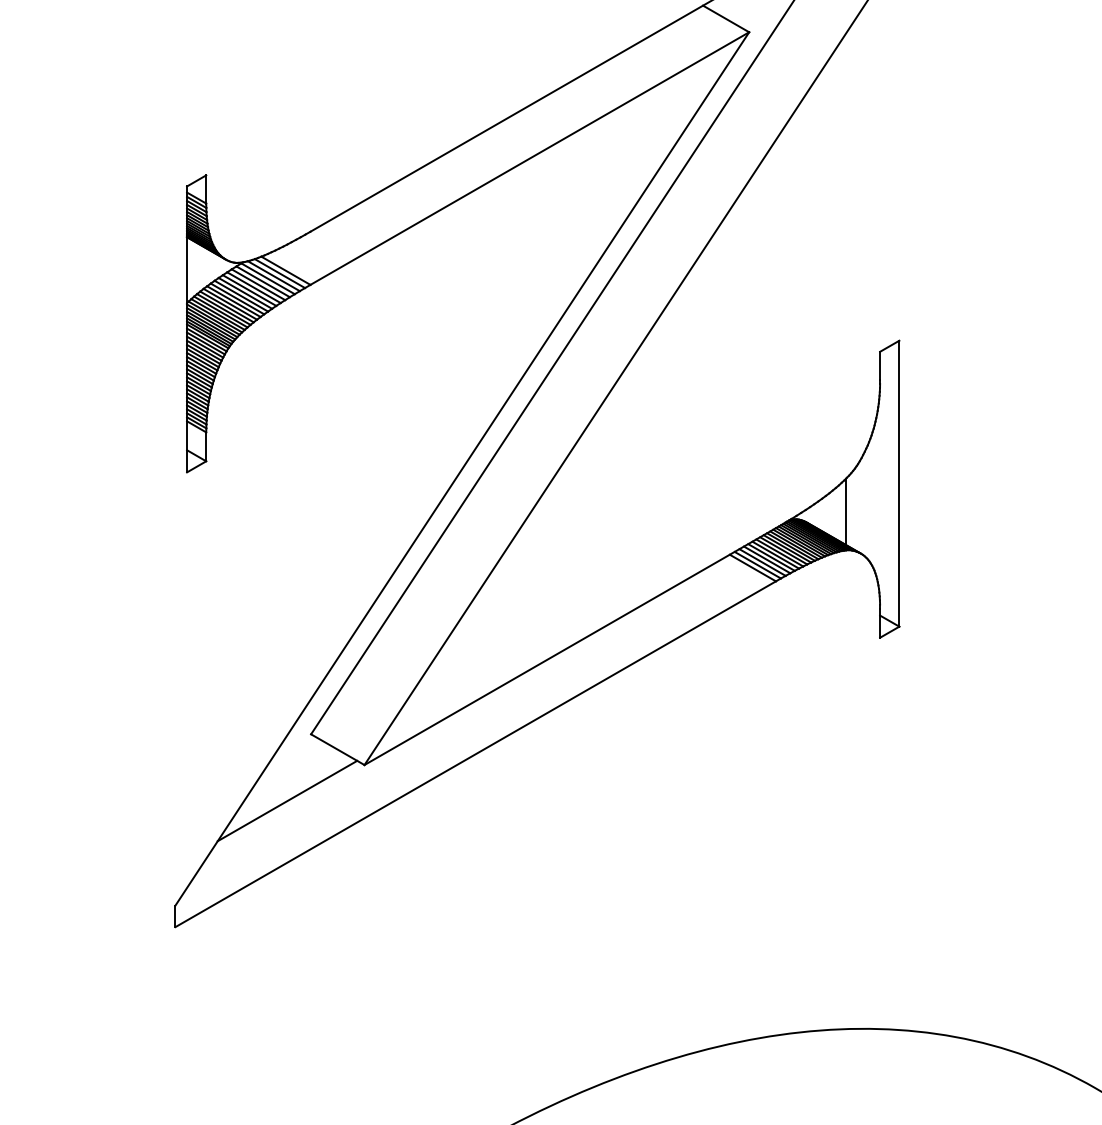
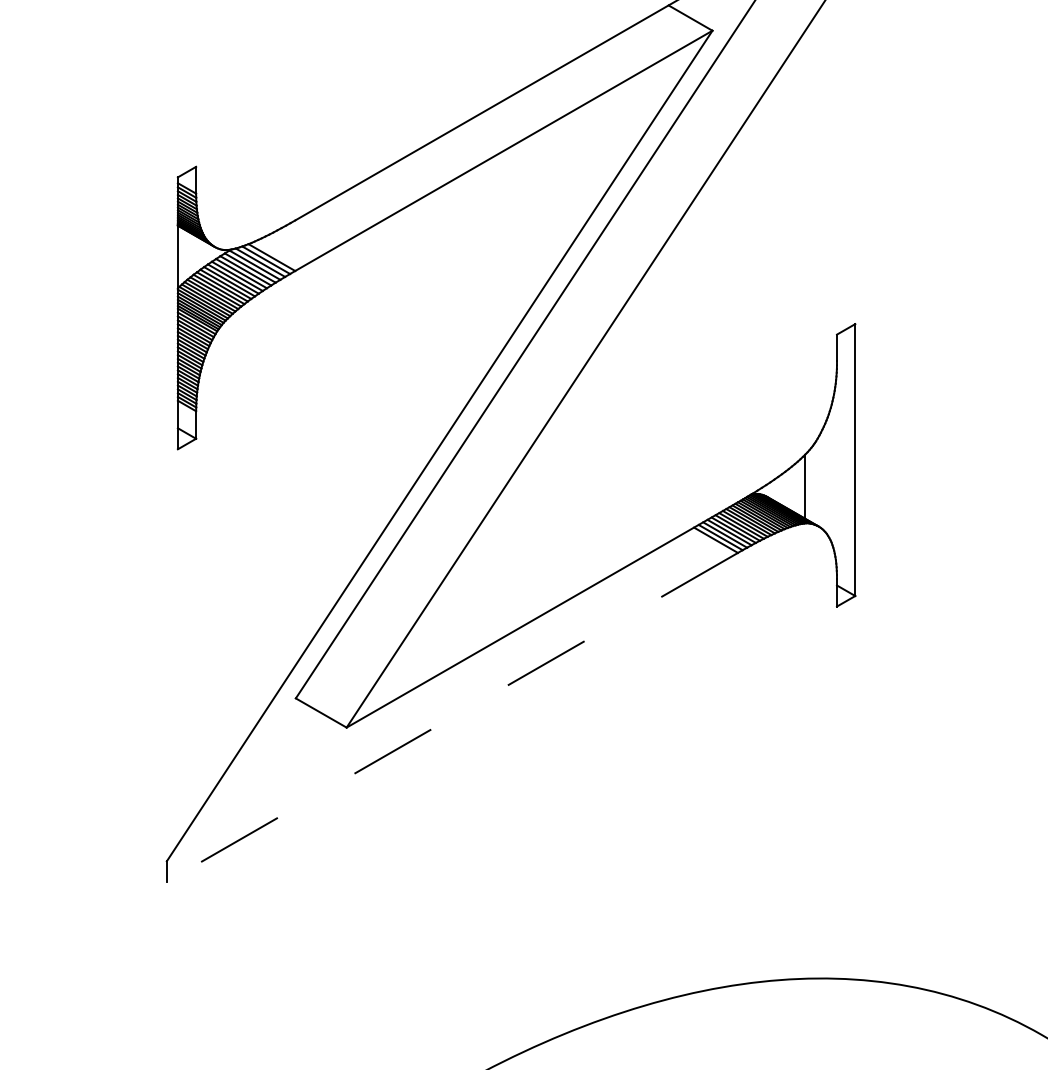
line: (475, 754) -> (452, 717), solid -> dashed
line: (287, 800) -> (273, 761), removed

